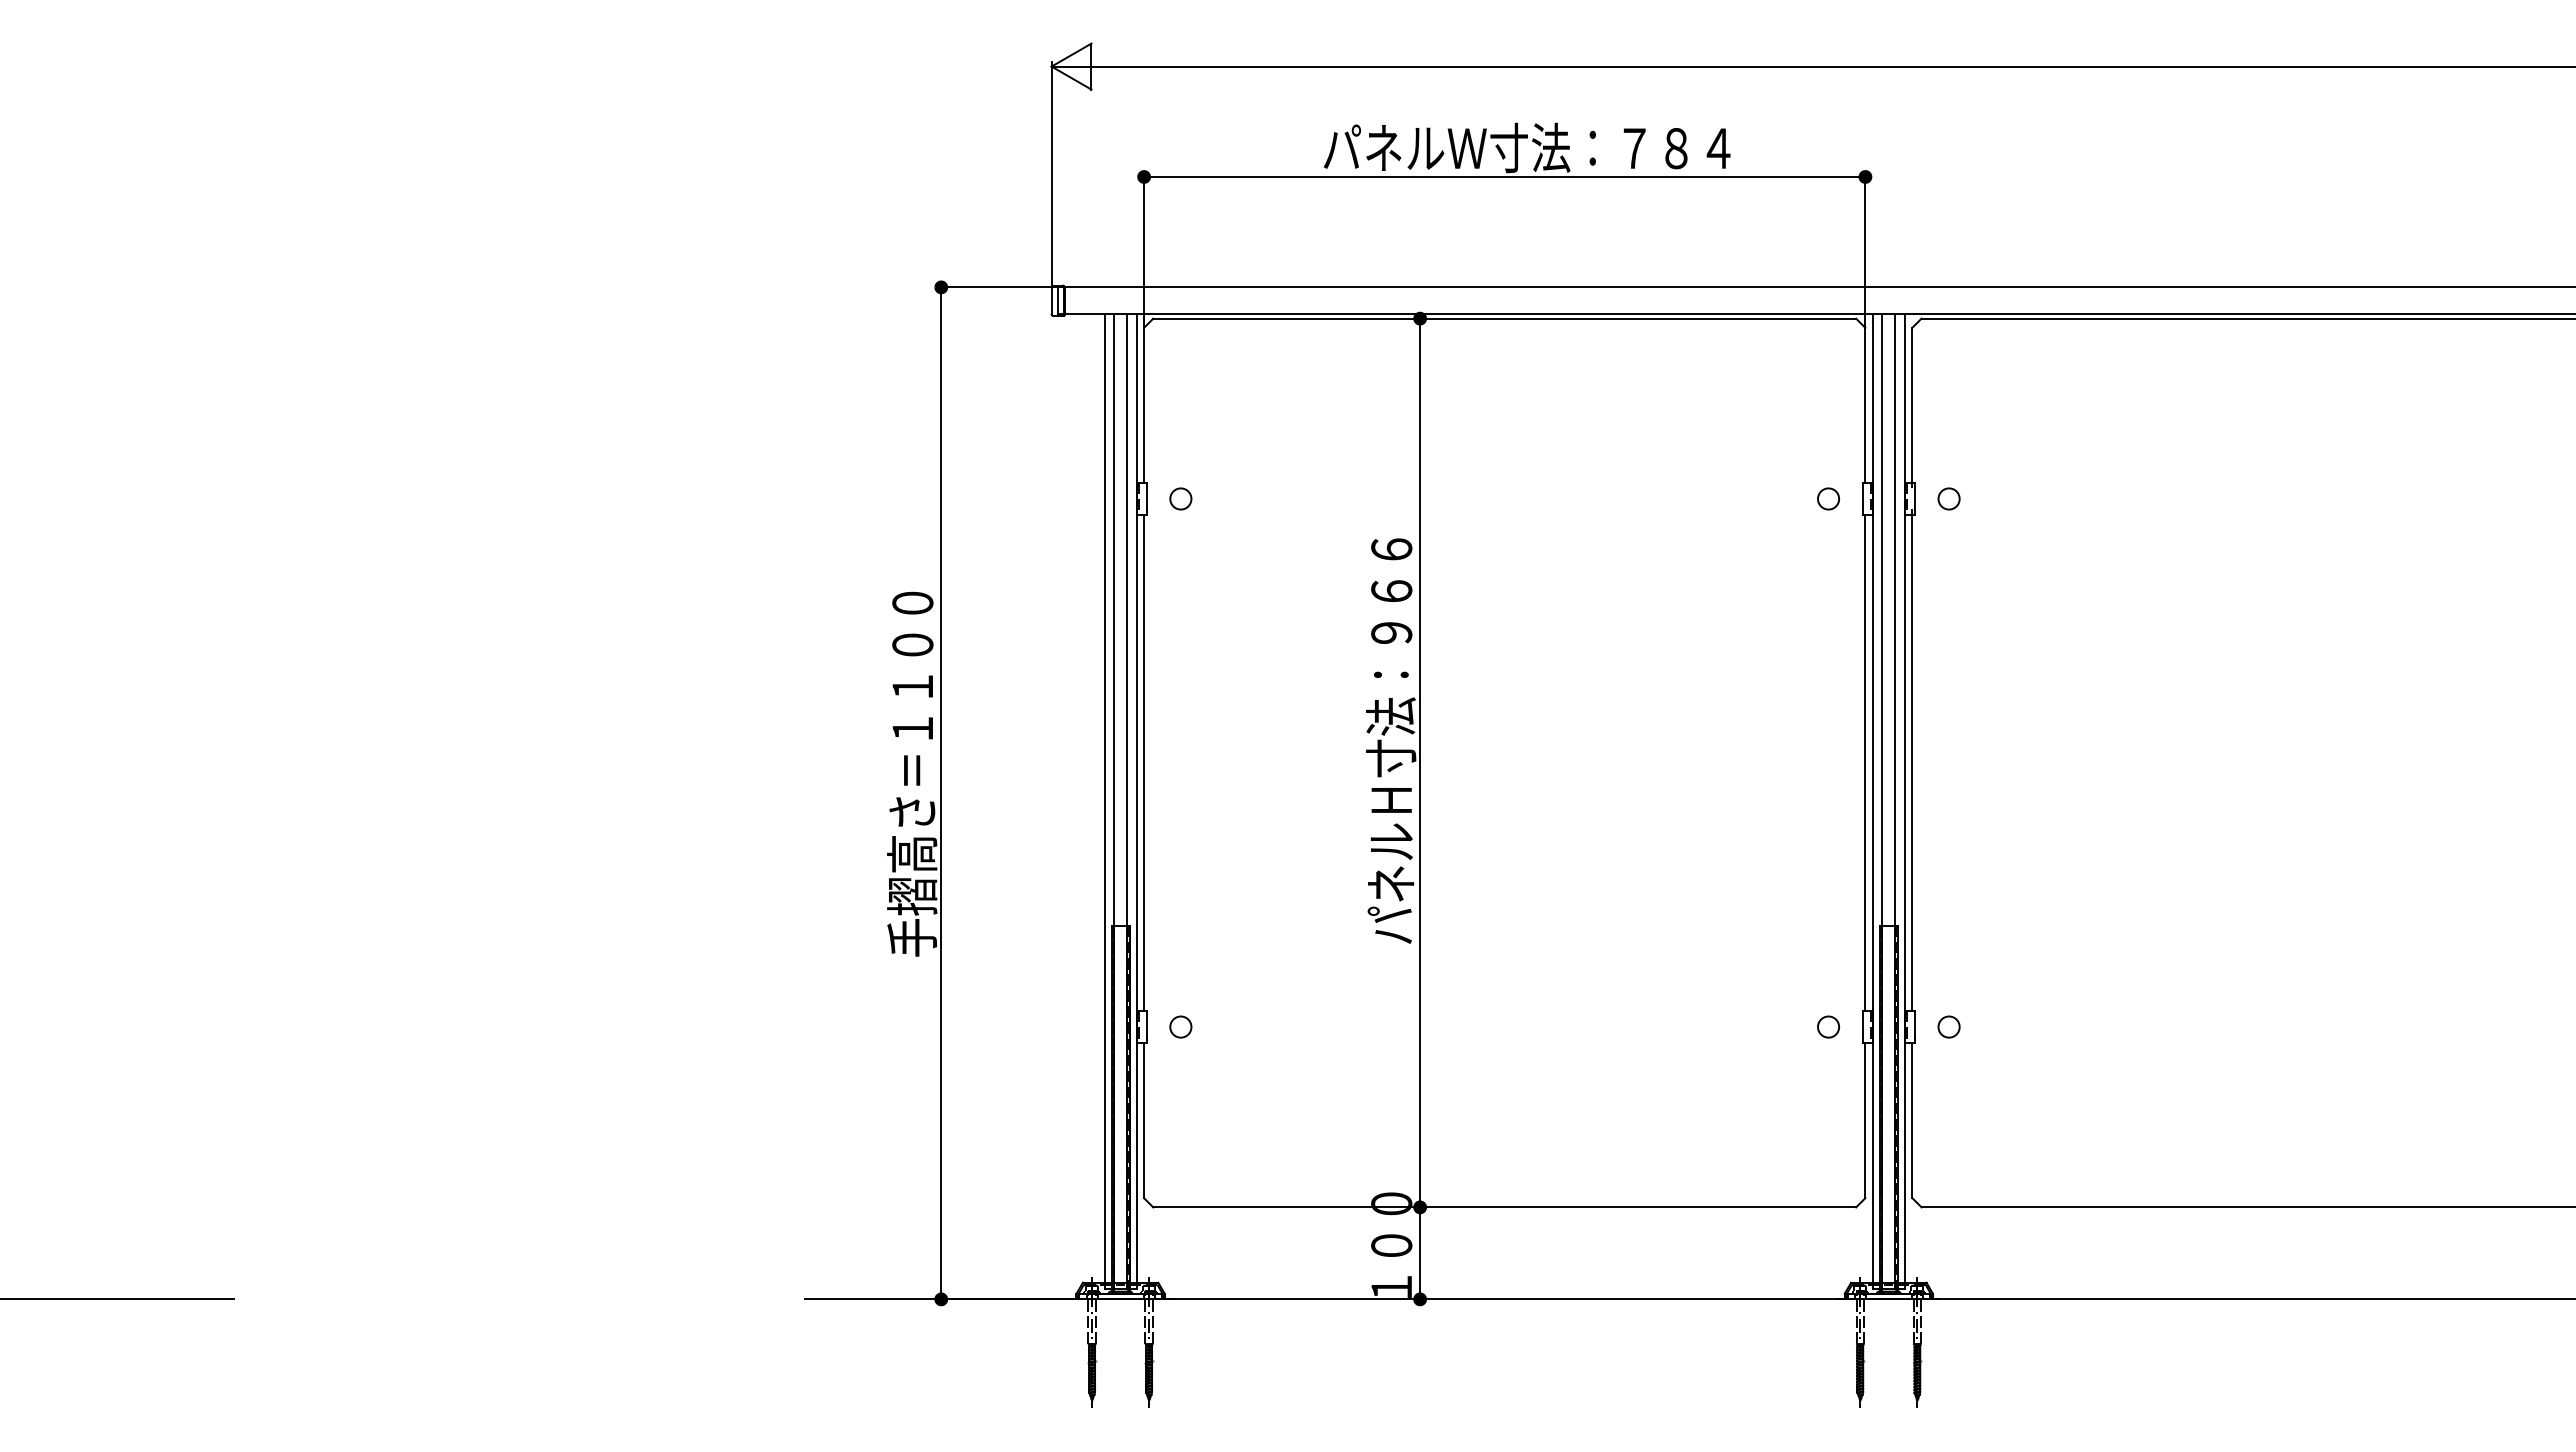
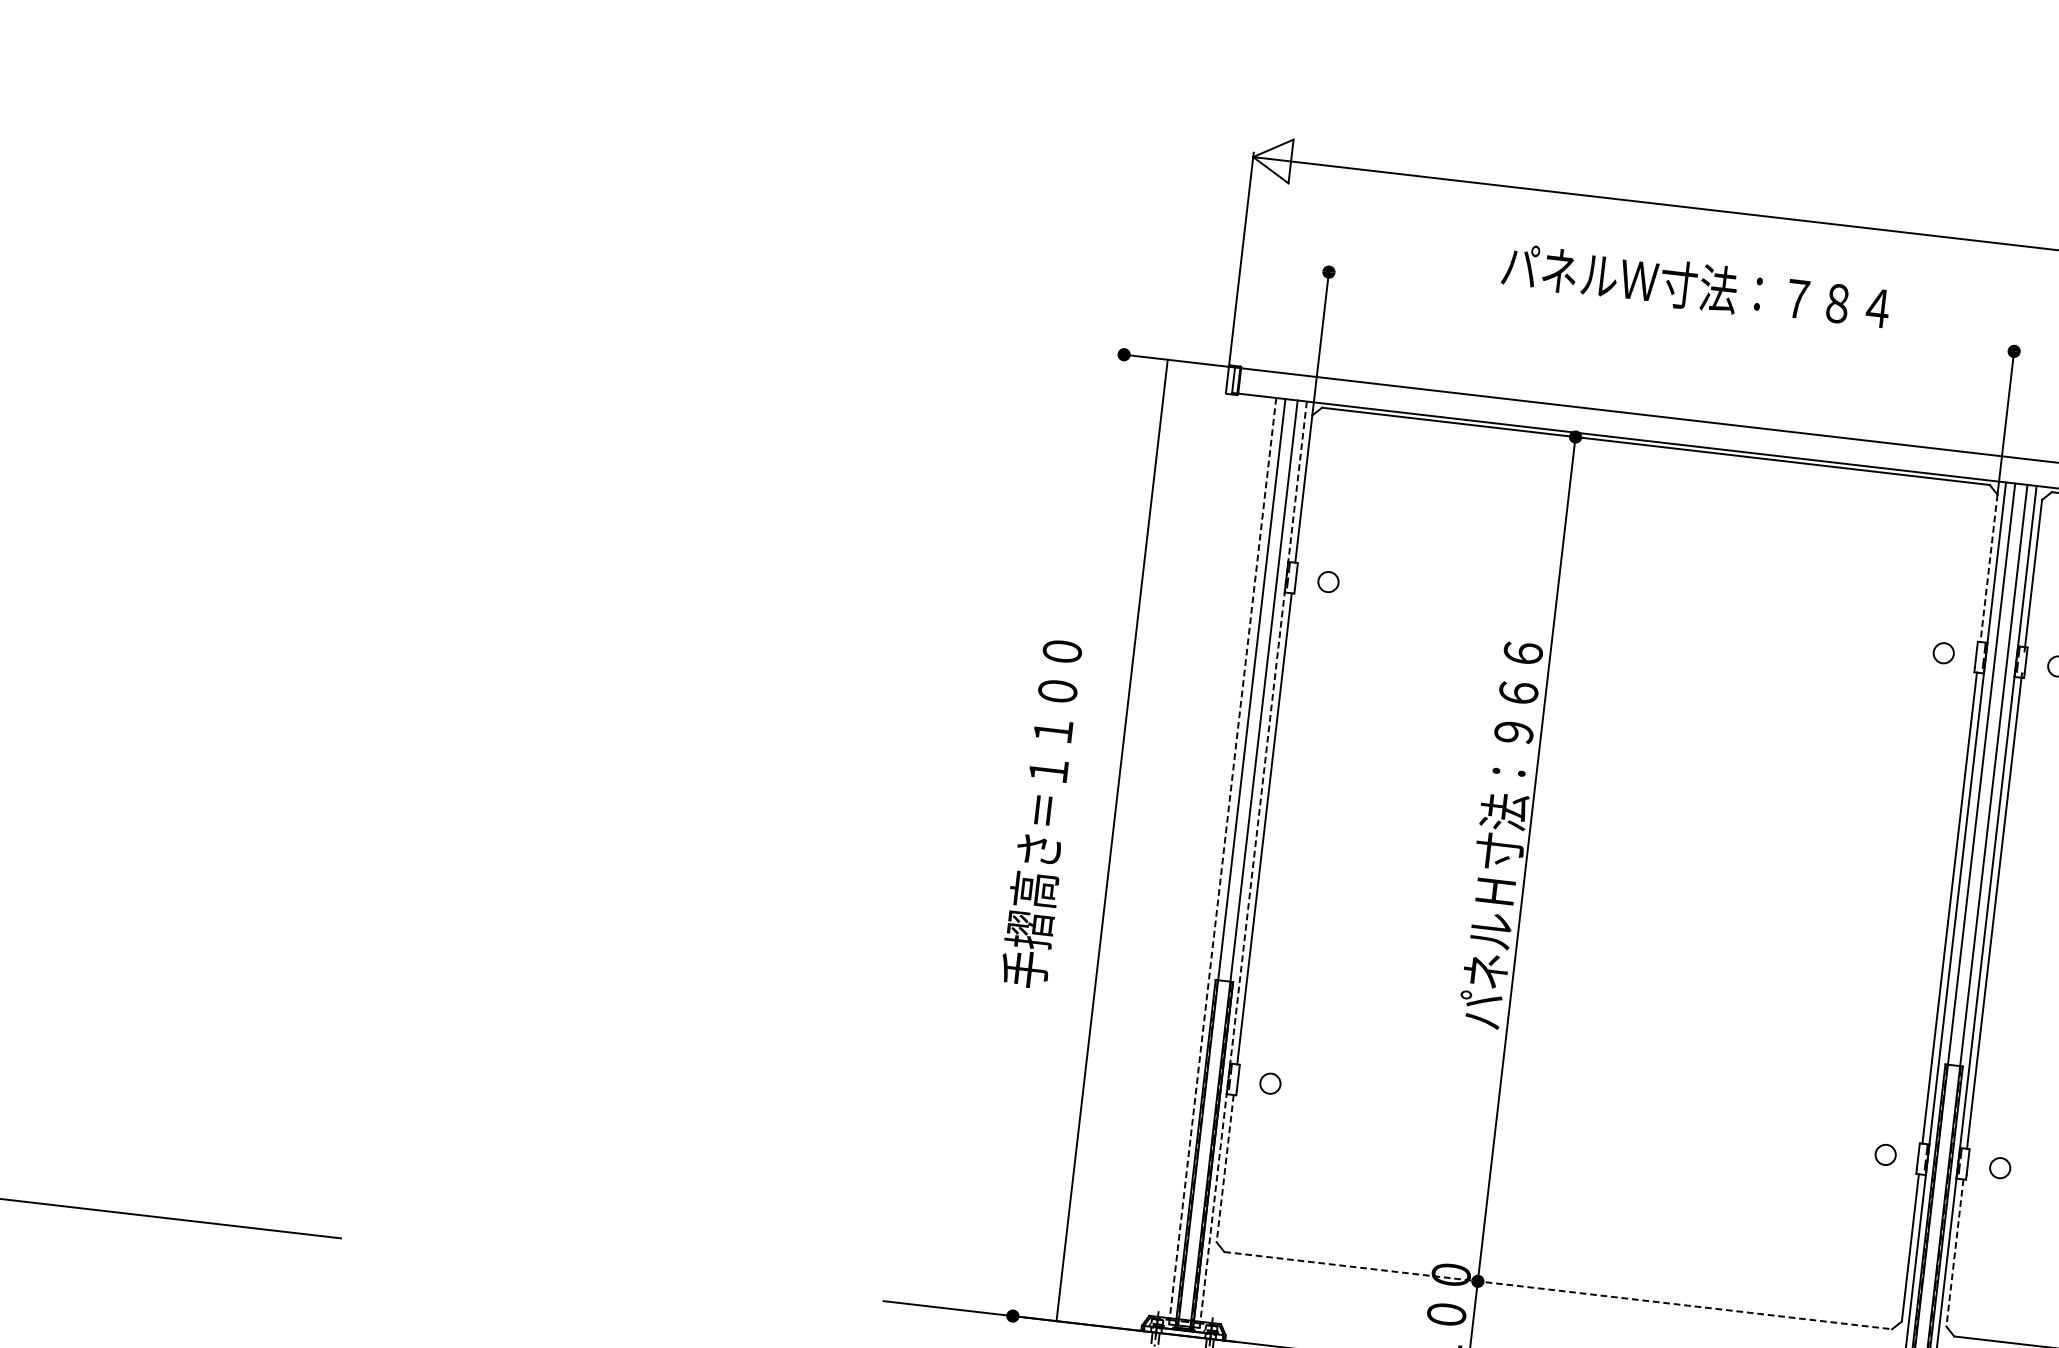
line: (1504, 176) -> (1671, 311), removed
line: (1865, 405) -> (1989, 568), solid -> dashed
line: (941, 793) -> (1112, 840), moved
line: (1104, 801) -> (1222, 861), solid -> dashed
line: (1136, 801) -> (1253, 864), solid -> dashed
line: (1144, 1120) -> (1225, 1168), solid -> dashed
line: (1912, 1121) -> (1955, 1253), solid -> dashed
line: (1505, 1207) -> (1558, 1290), solid -> dashed

